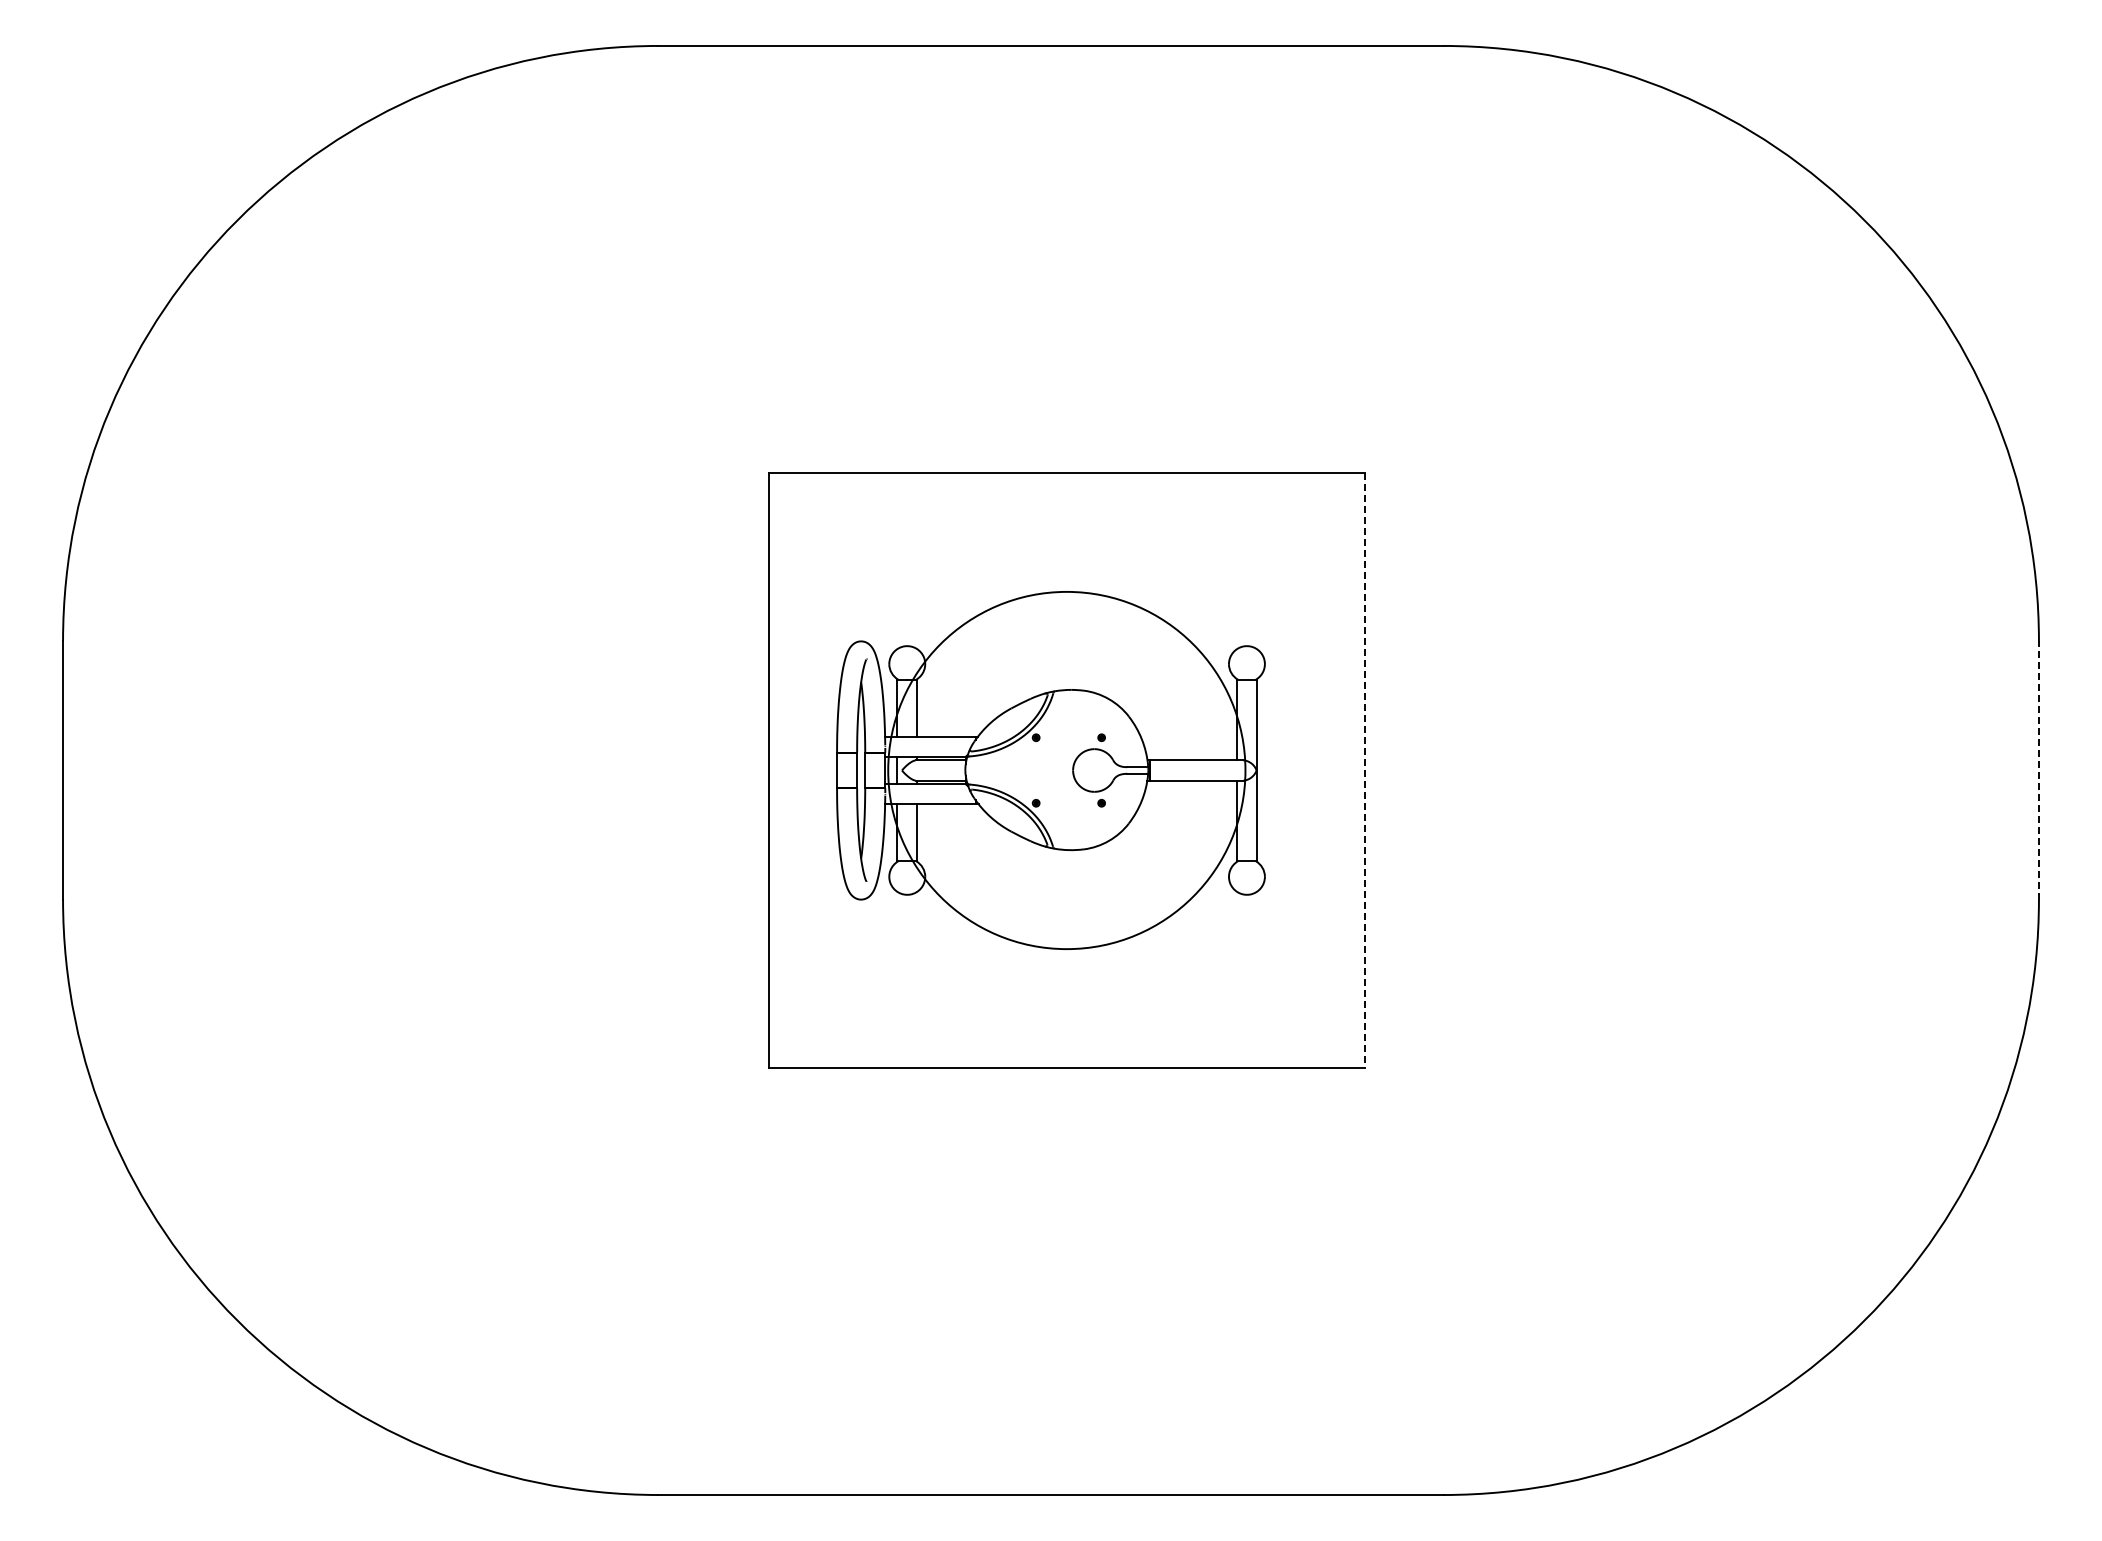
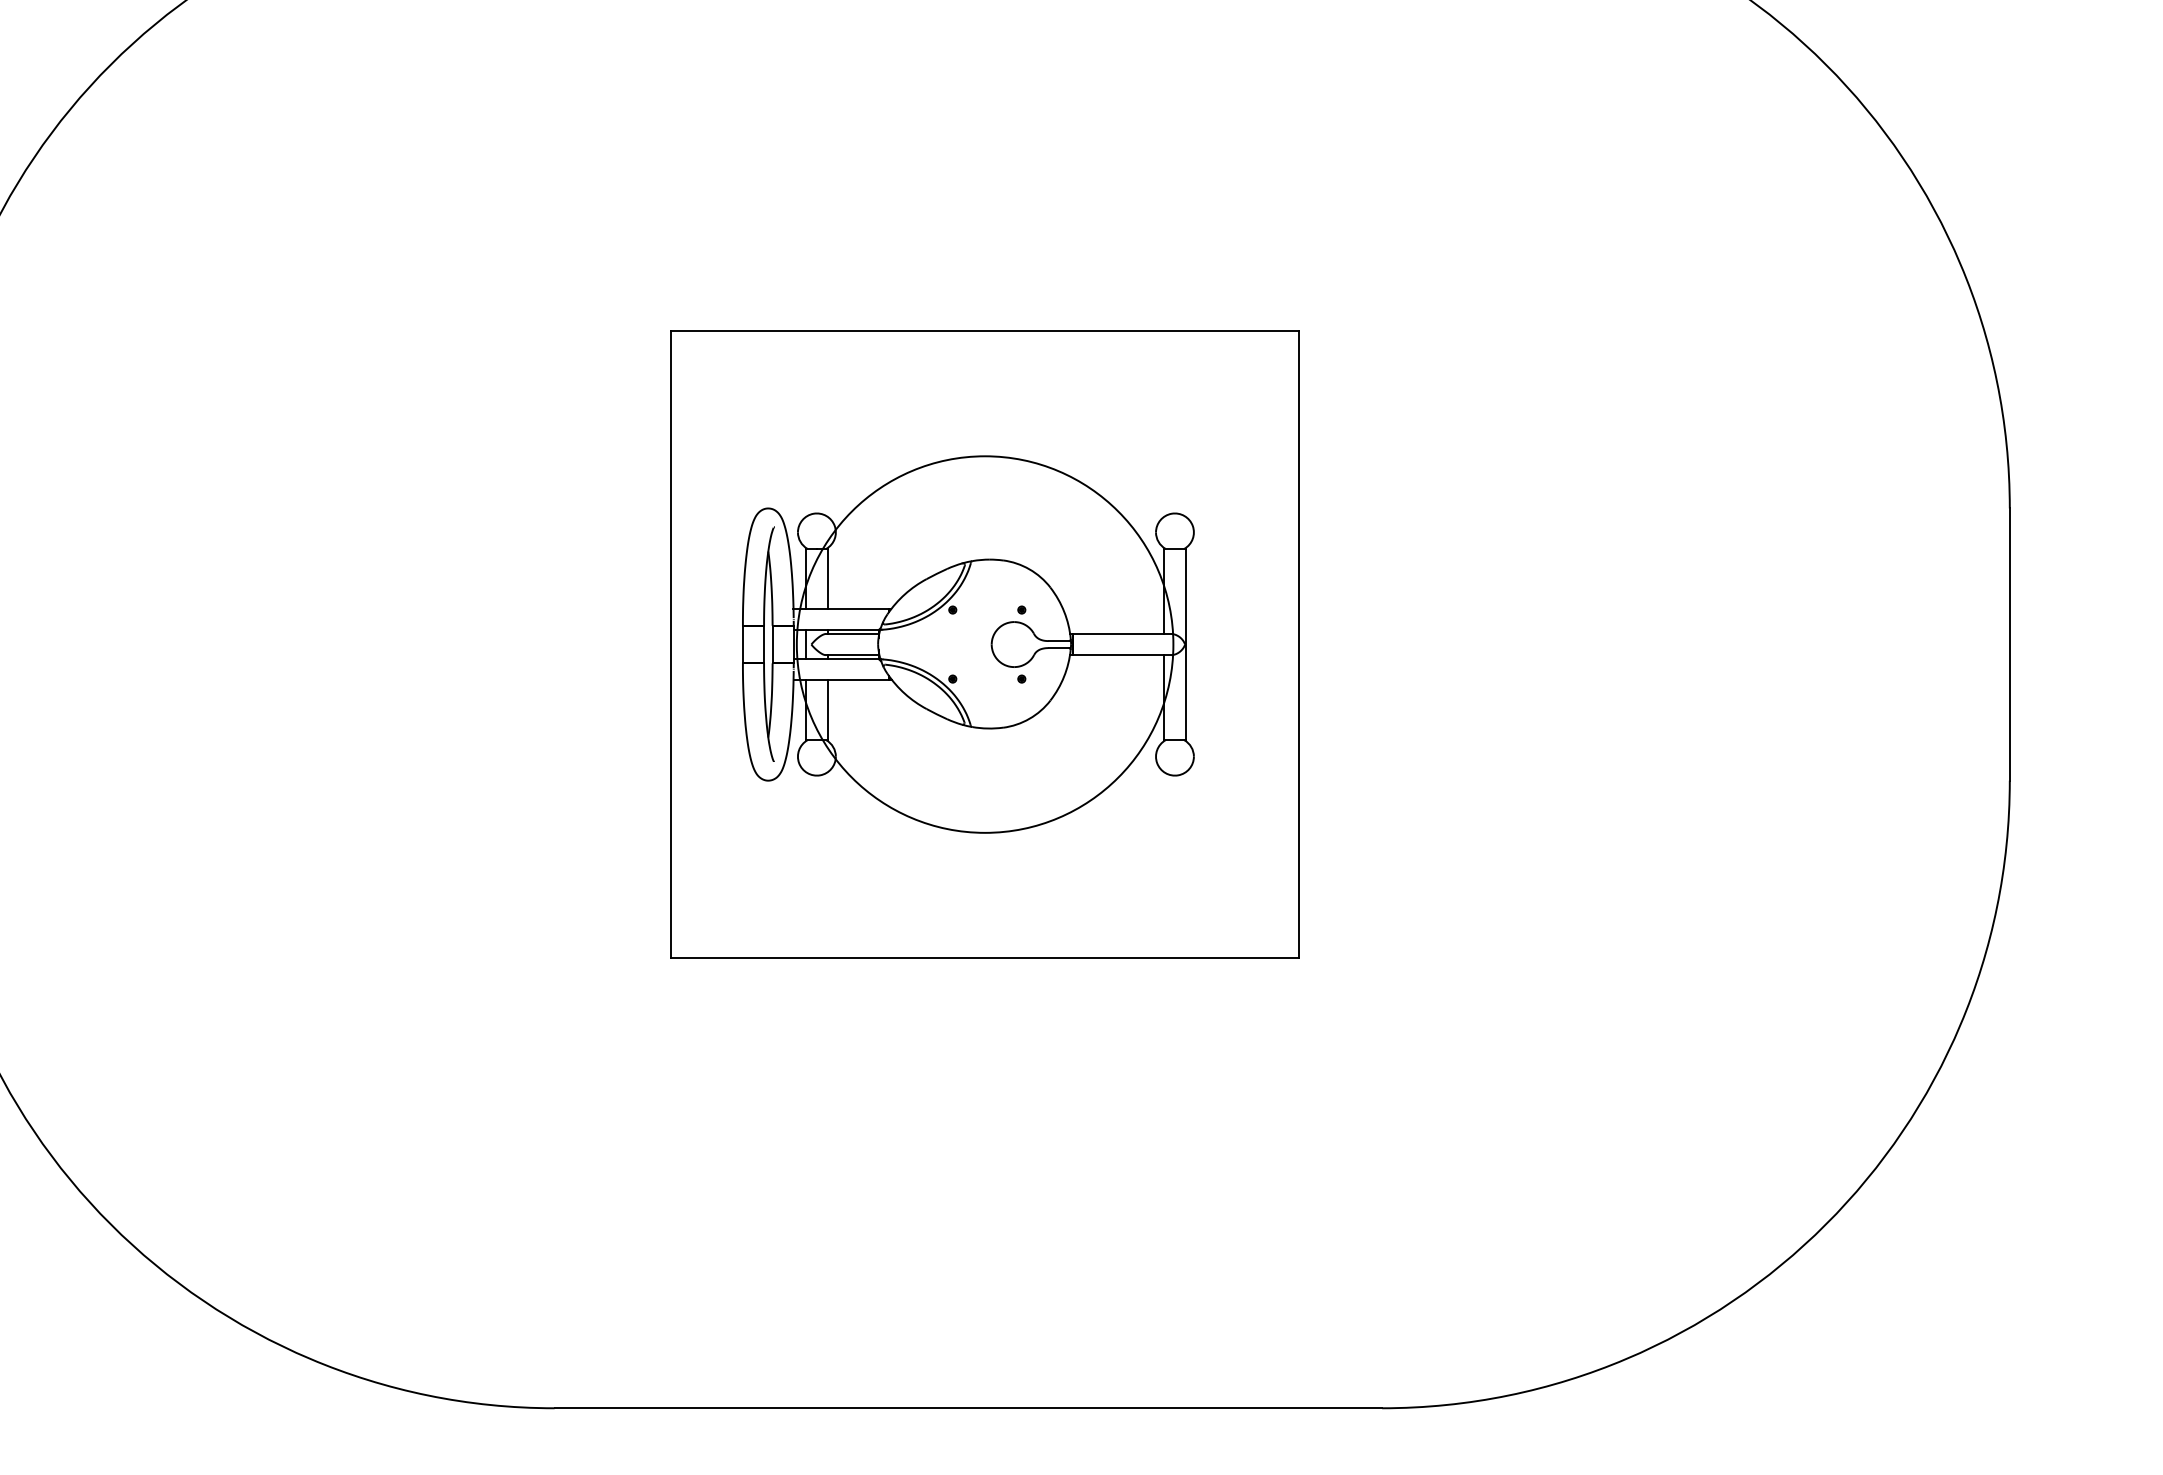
line: (2038, 769) -> (2009, 643), dashed -> solid
line: (1364, 770) -> (1298, 644), dashed -> solid

